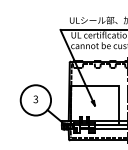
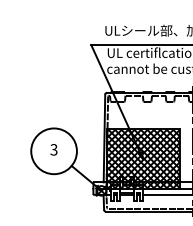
hatch: (94, 105) -> (142, 159), added

